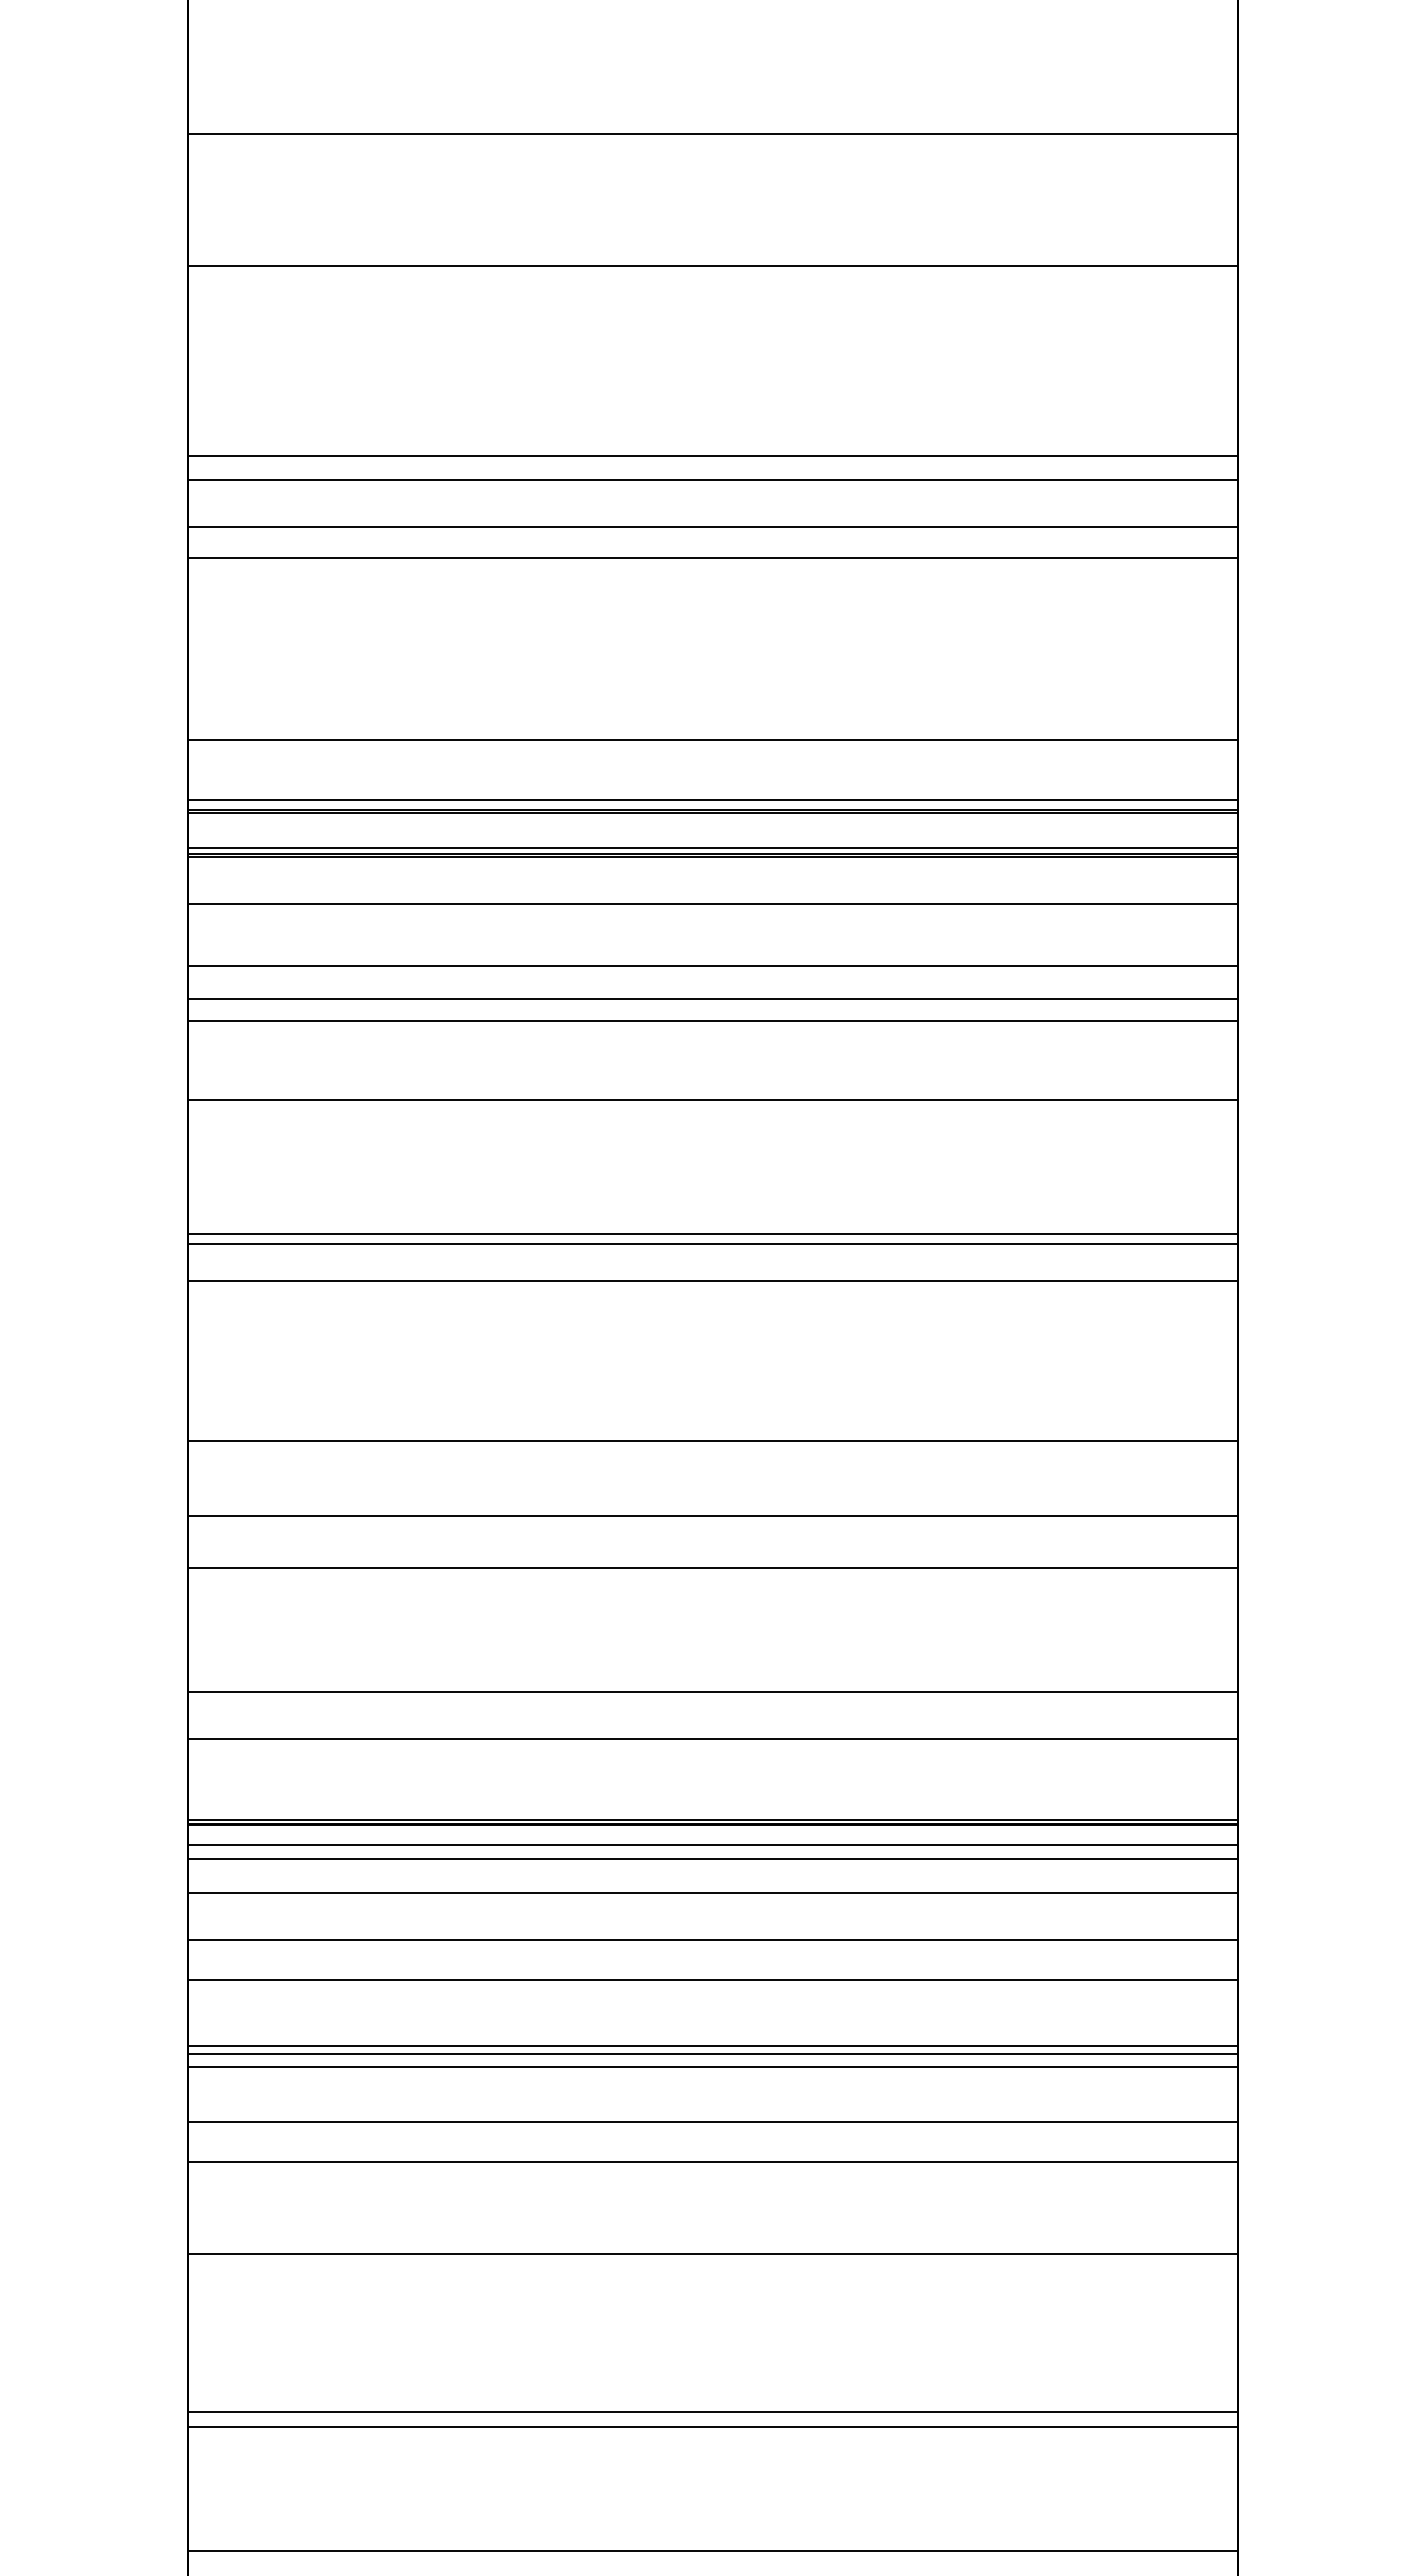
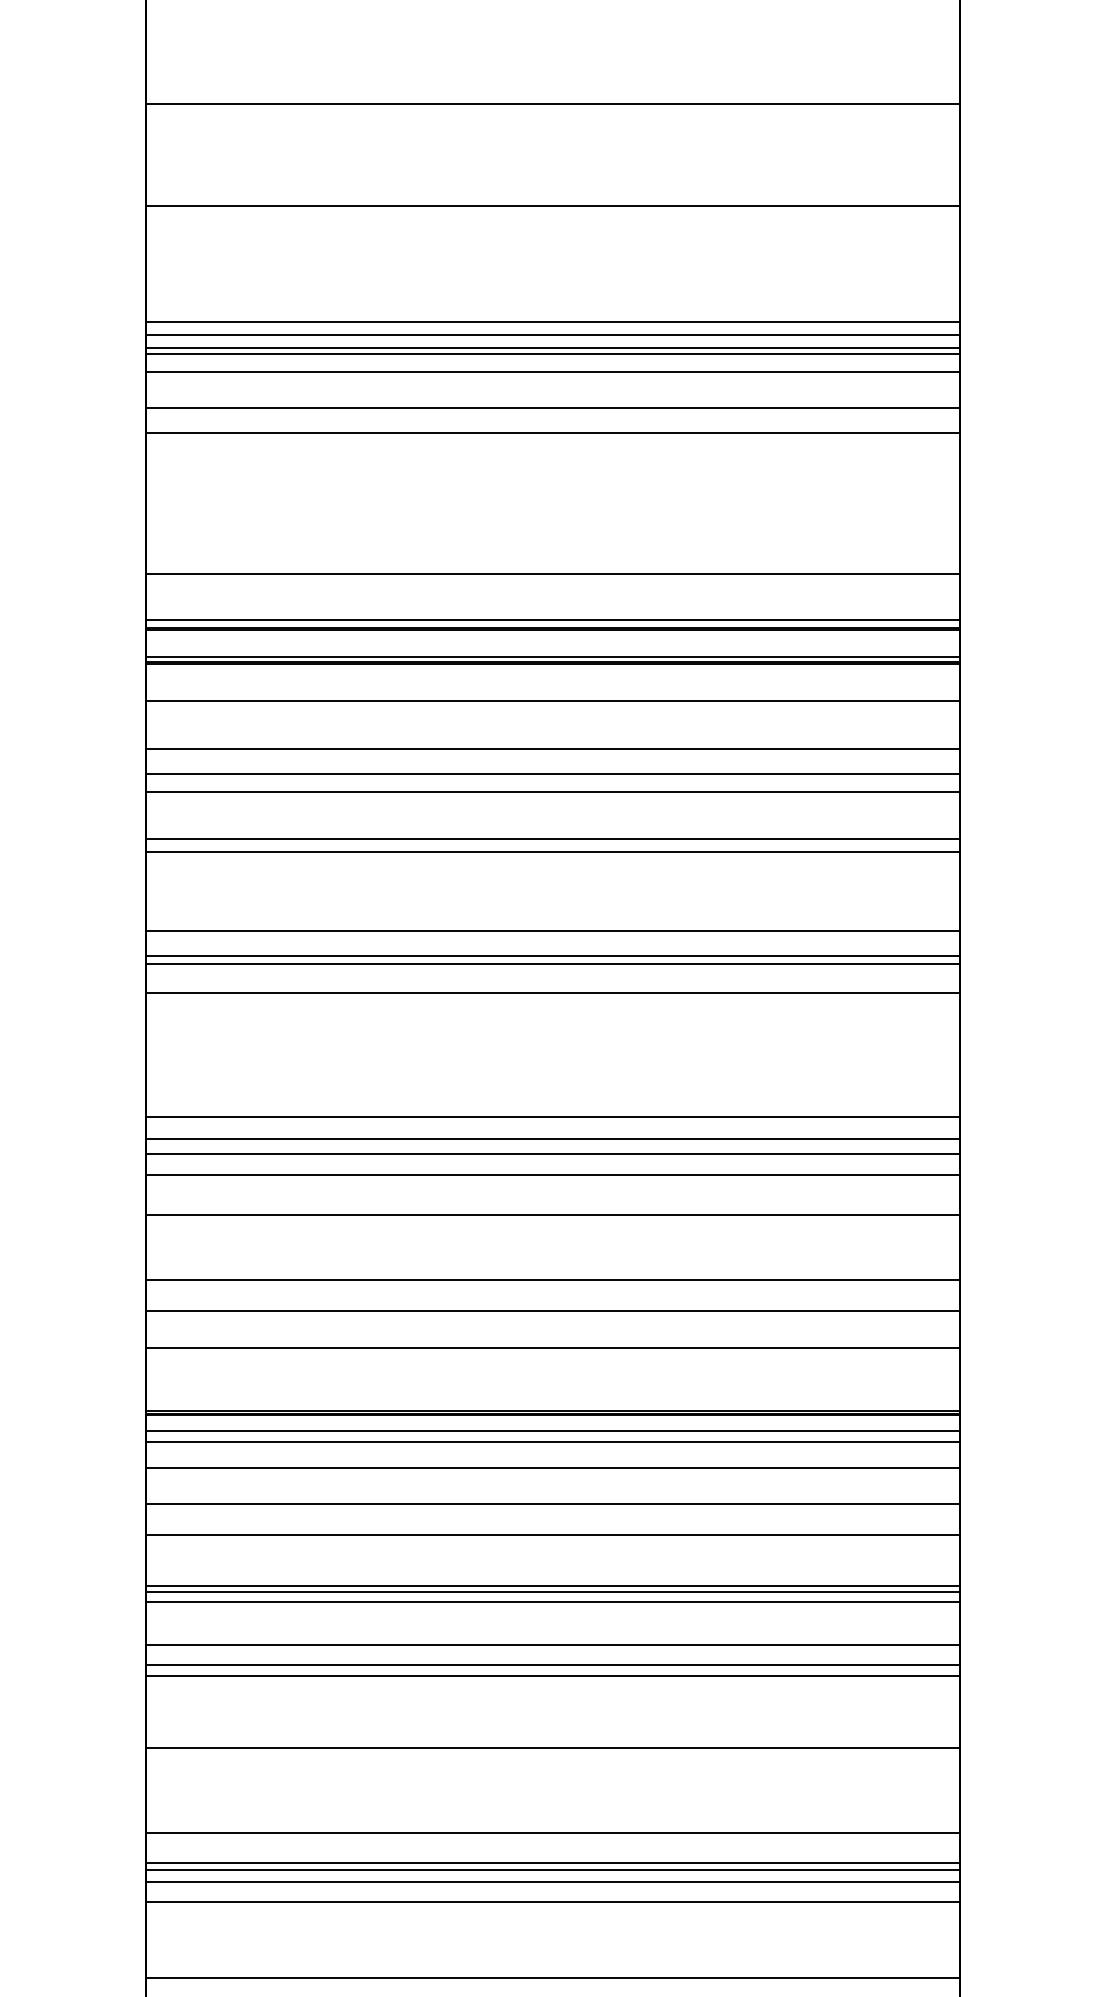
line: (712, 415) -> (552, 322), added
line: (712, 432) -> (552, 335), added
line: (712, 449) -> (552, 348), added
line: (712, 1081) -> (552, 838), added
line: (712, 1200) -> (552, 930), added
line: (712, 1469) -> (552, 1139), added
line: (712, 1488) -> (552, 1153), added
line: (712, 1651) -> (552, 1280), added
line: (712, 2147) -> (552, 1664), added
line: (712, 2364) -> (552, 1833), added
line: (712, 2402) -> (552, 1862), added
line: (712, 2453) -> (552, 1902), added

